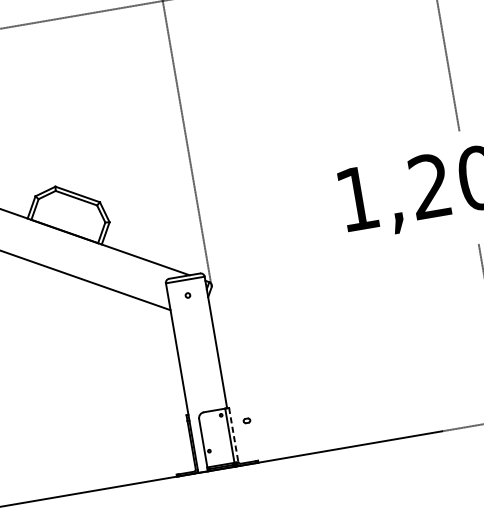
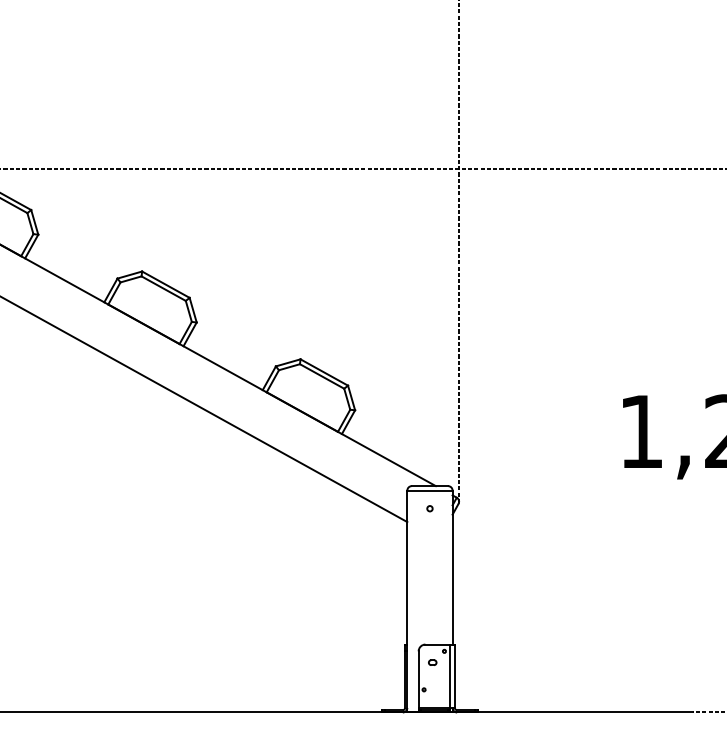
part: (246, 420) -> (432, 662), moved
line: (233, 435) -> (454, 676), dashed -> solid

